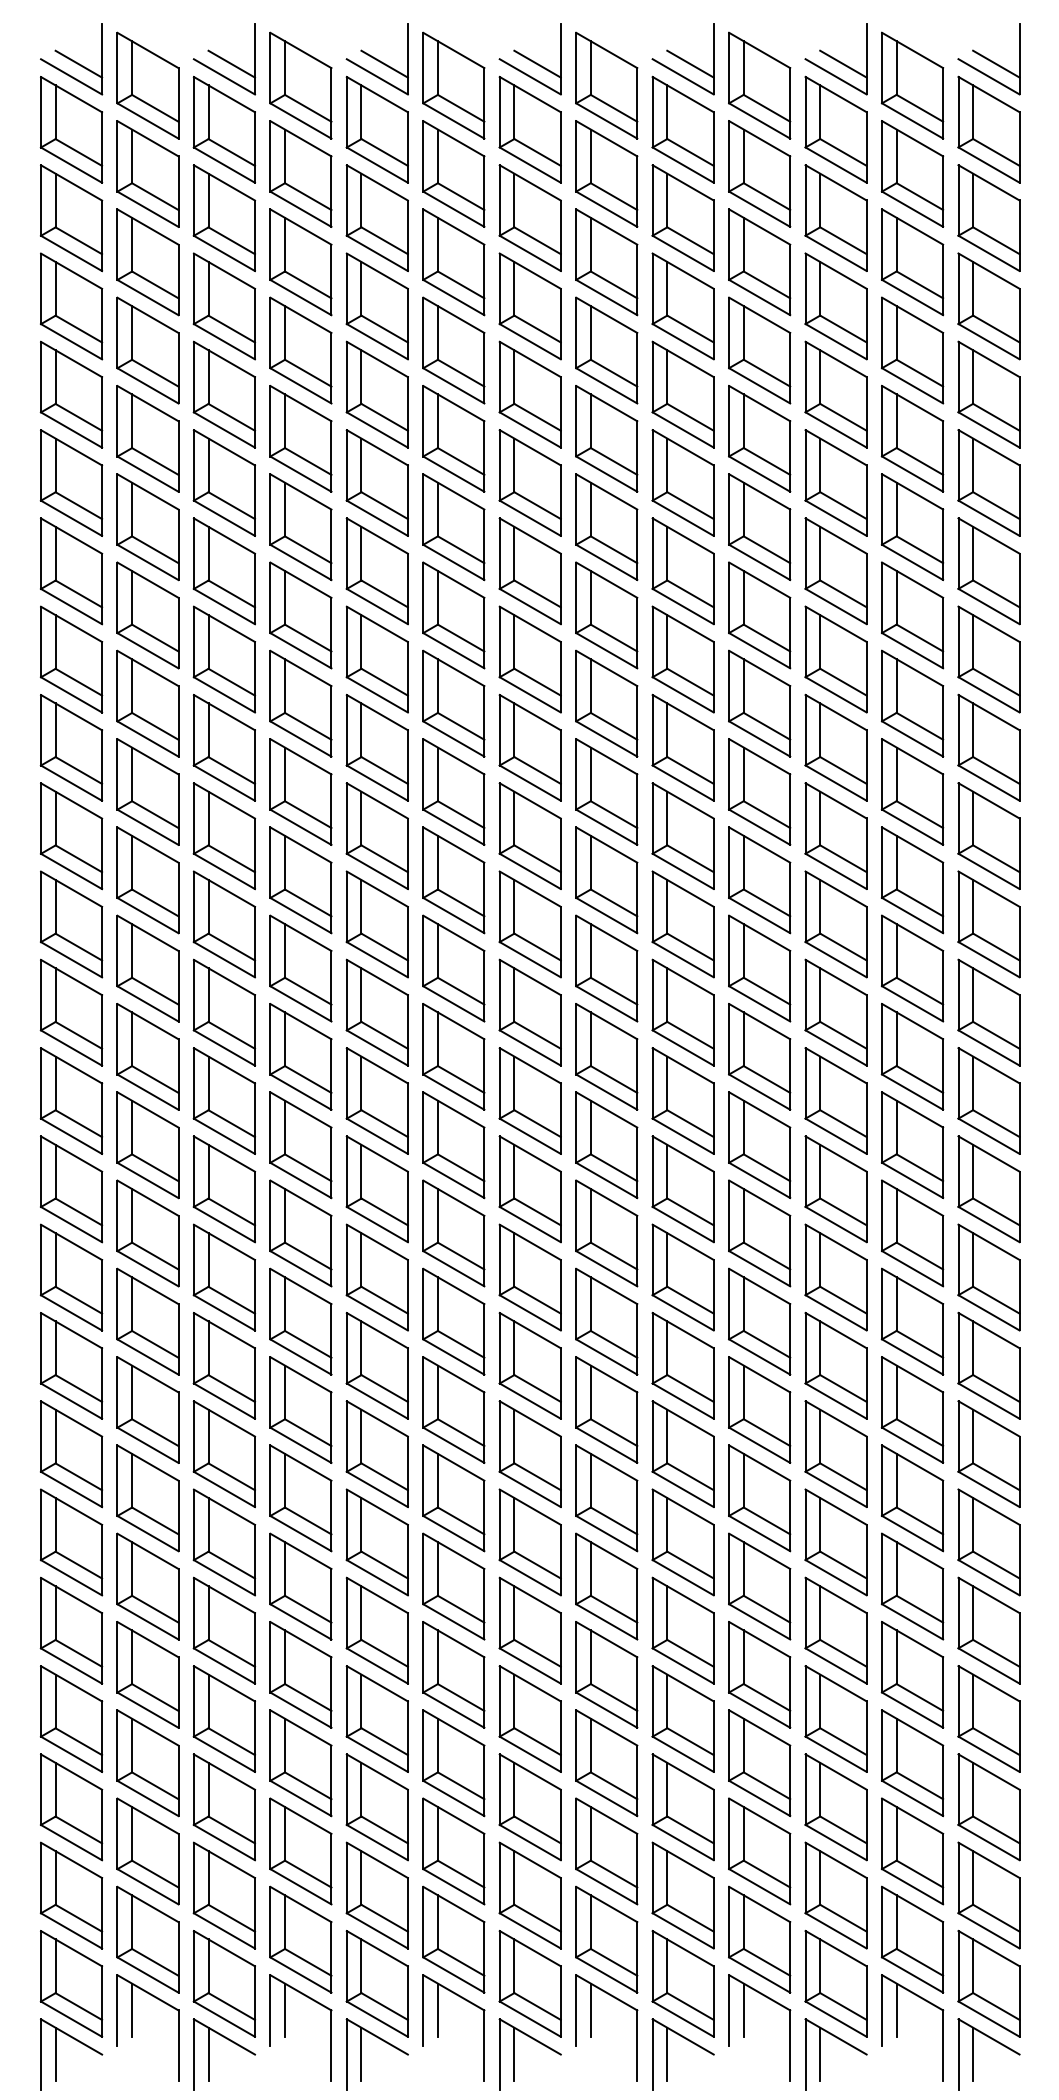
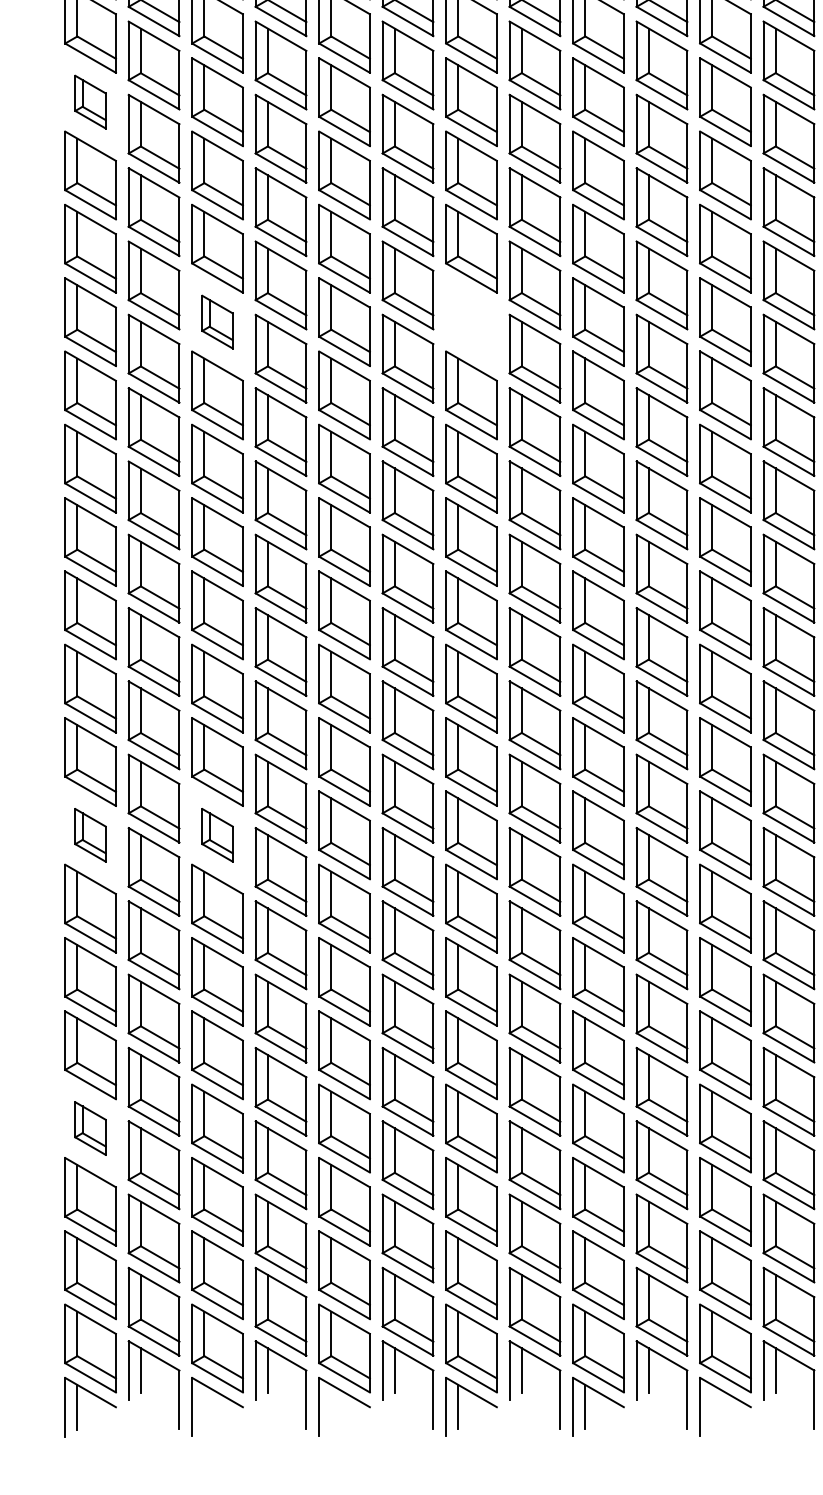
part: (71, 482) -> (90, 101), size x0.6
part: (224, 747) -> (217, 321), size x0.6
part: (529, 747) -> (470, 321), removed
part: (71, 1365) -> (90, 834), size x0.6
part: (224, 1365) -> (217, 834), size x0.6
part: (71, 1718) -> (90, 1128), size x0.6
line: (208, 2054) -> (204, 1407), removed
line: (361, 2054) -> (331, 1407), removed
line: (820, 2054) -> (712, 1407), removed

